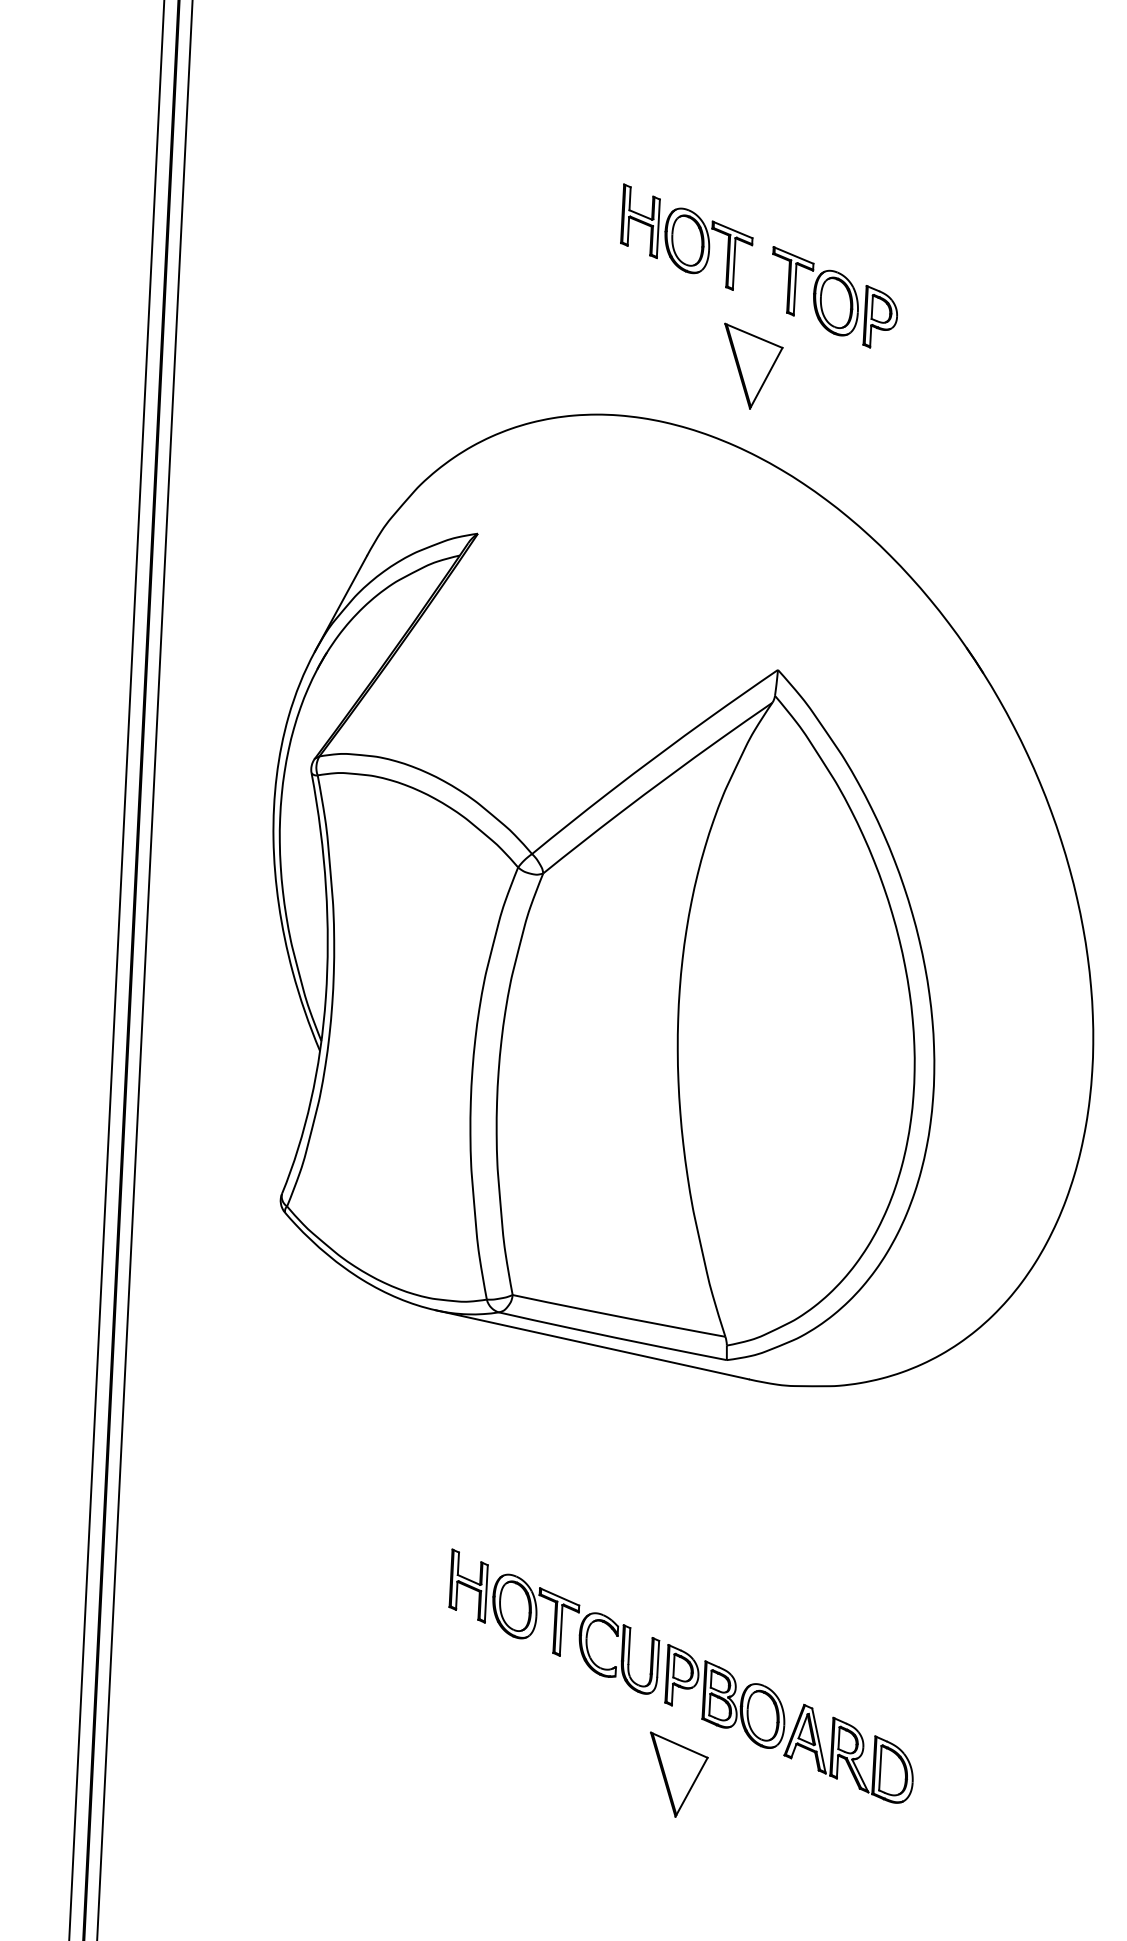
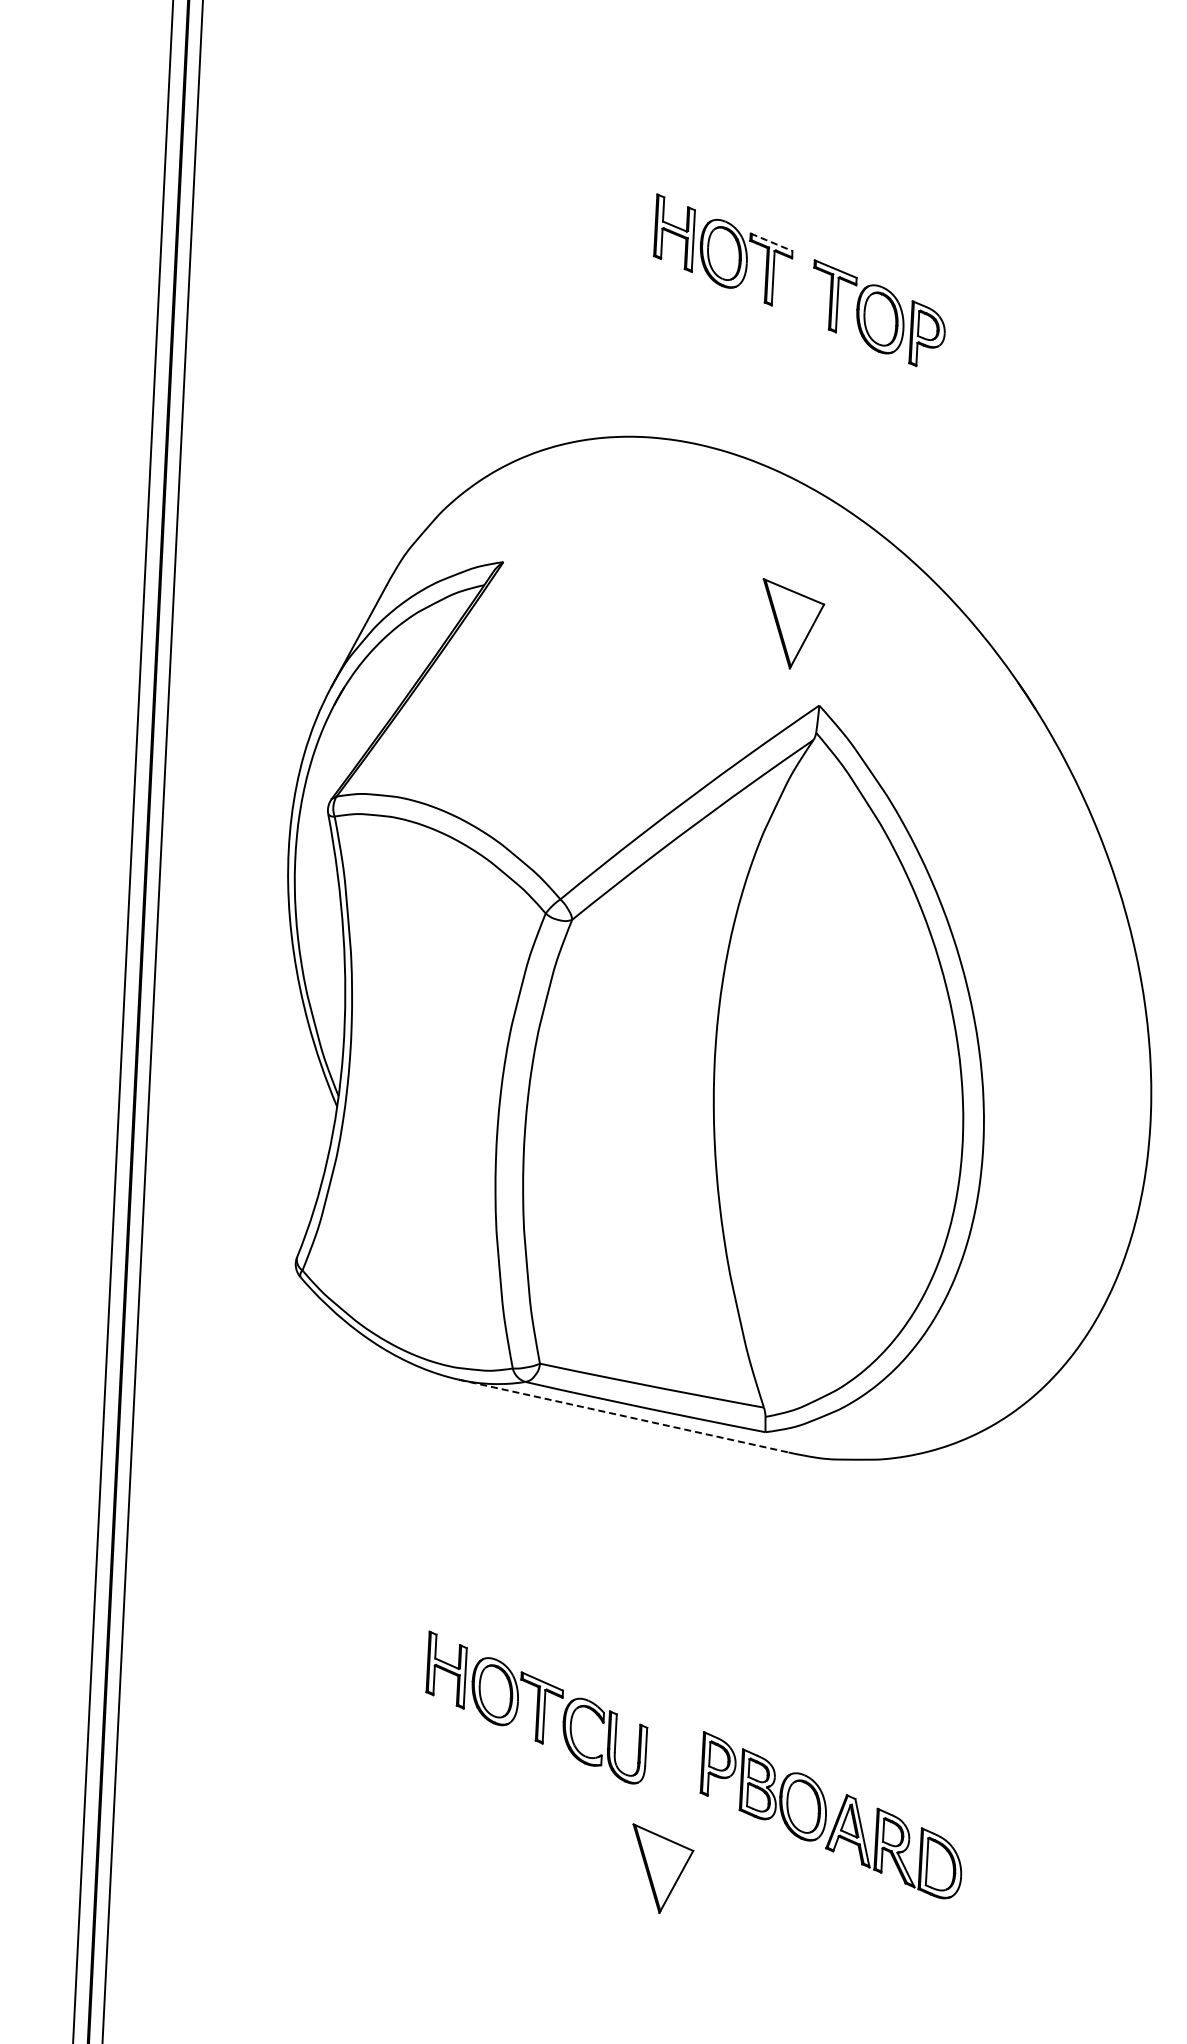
line: (732, 230) -> (771, 242), solid -> dashed
part: (753, 365) -> (793, 623), moved
line: (591, 1345) -> (623, 1416), solid -> dashed
part: (554, 1621) -> (536, 1707), moved
part: (679, 1774) -> (663, 1868), moved

